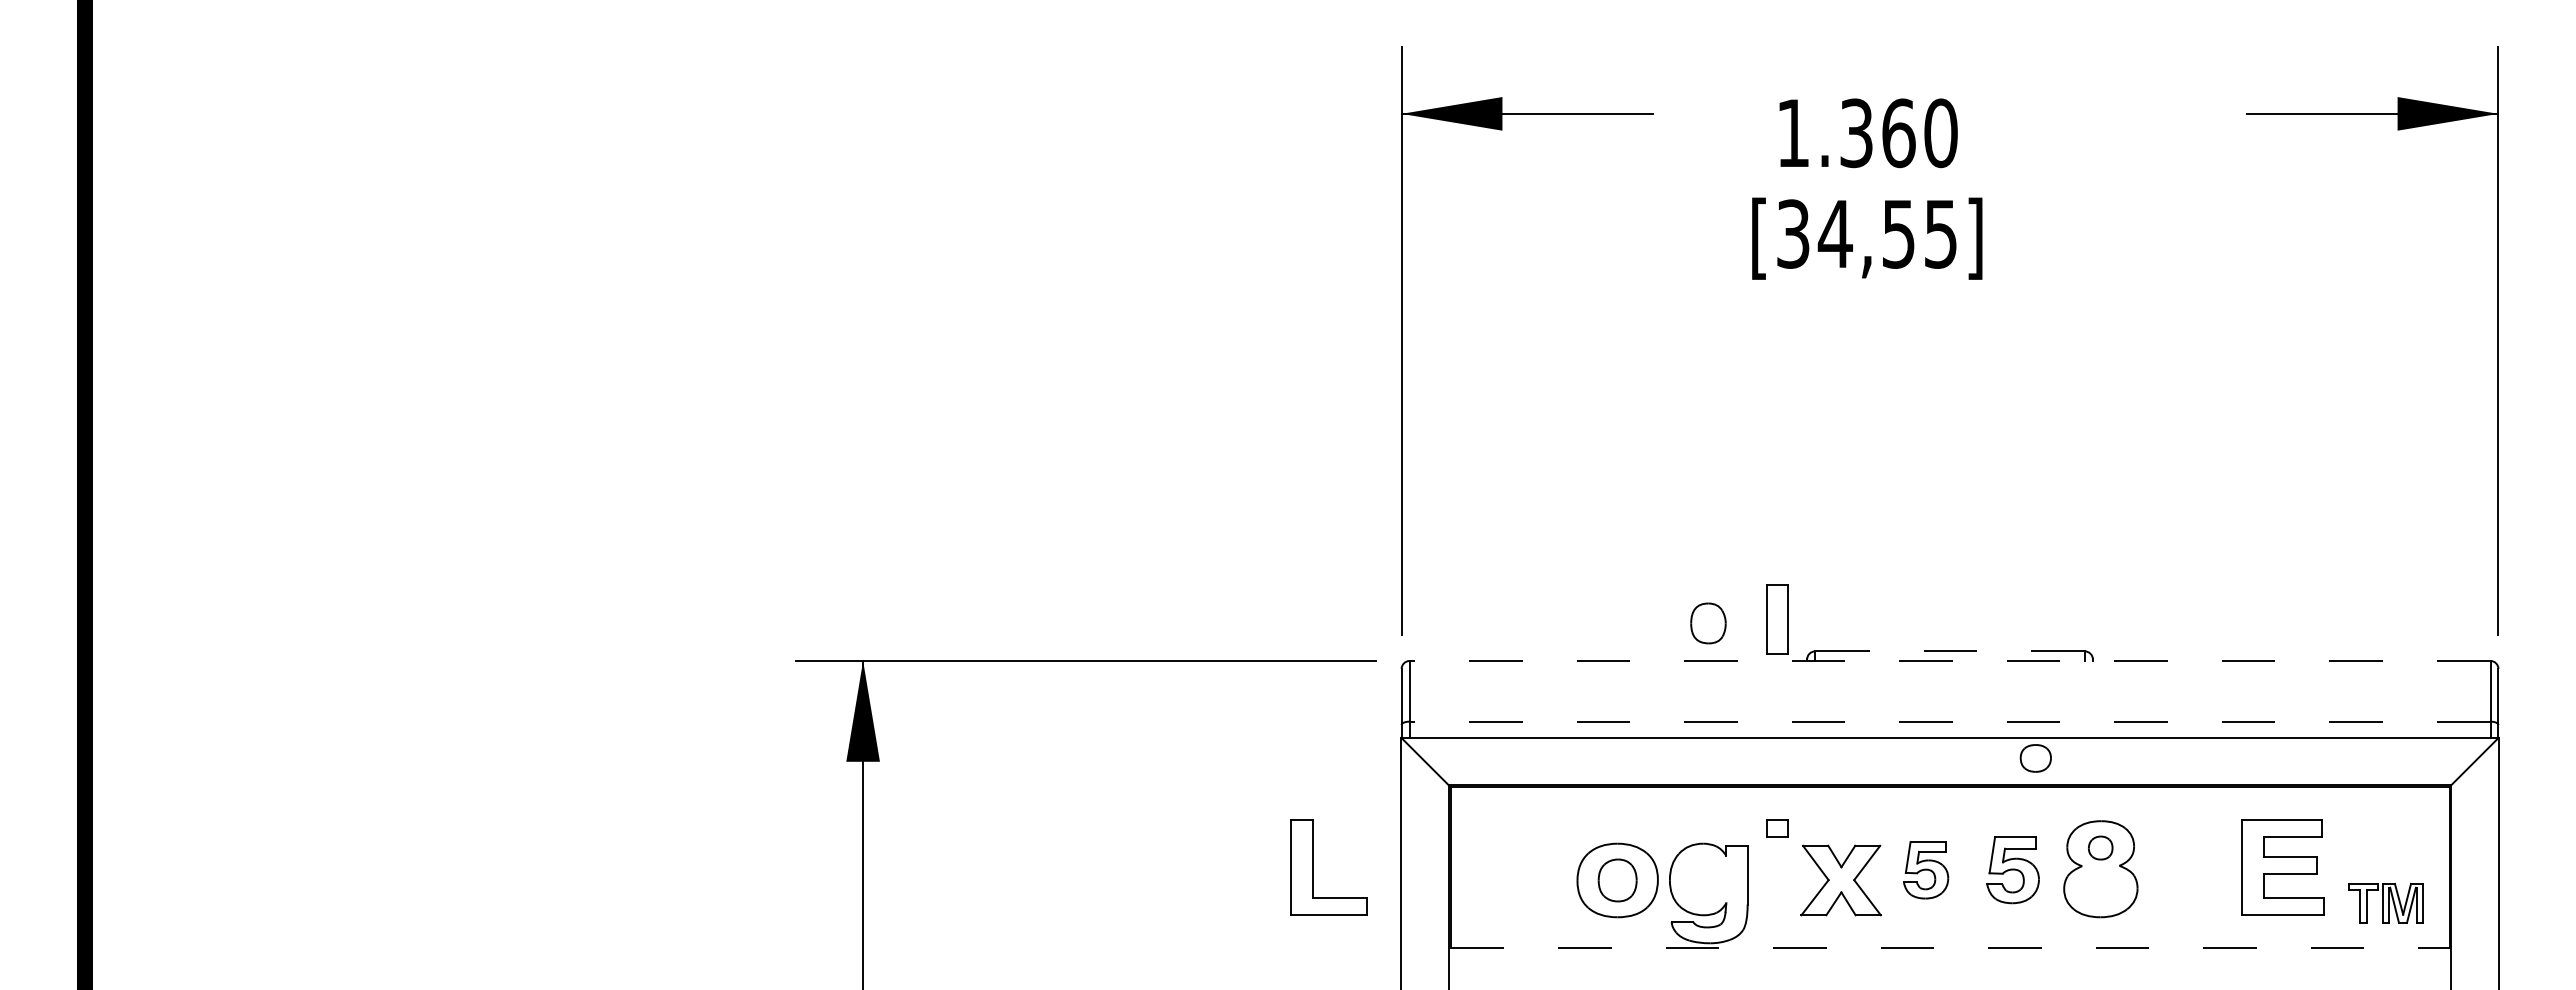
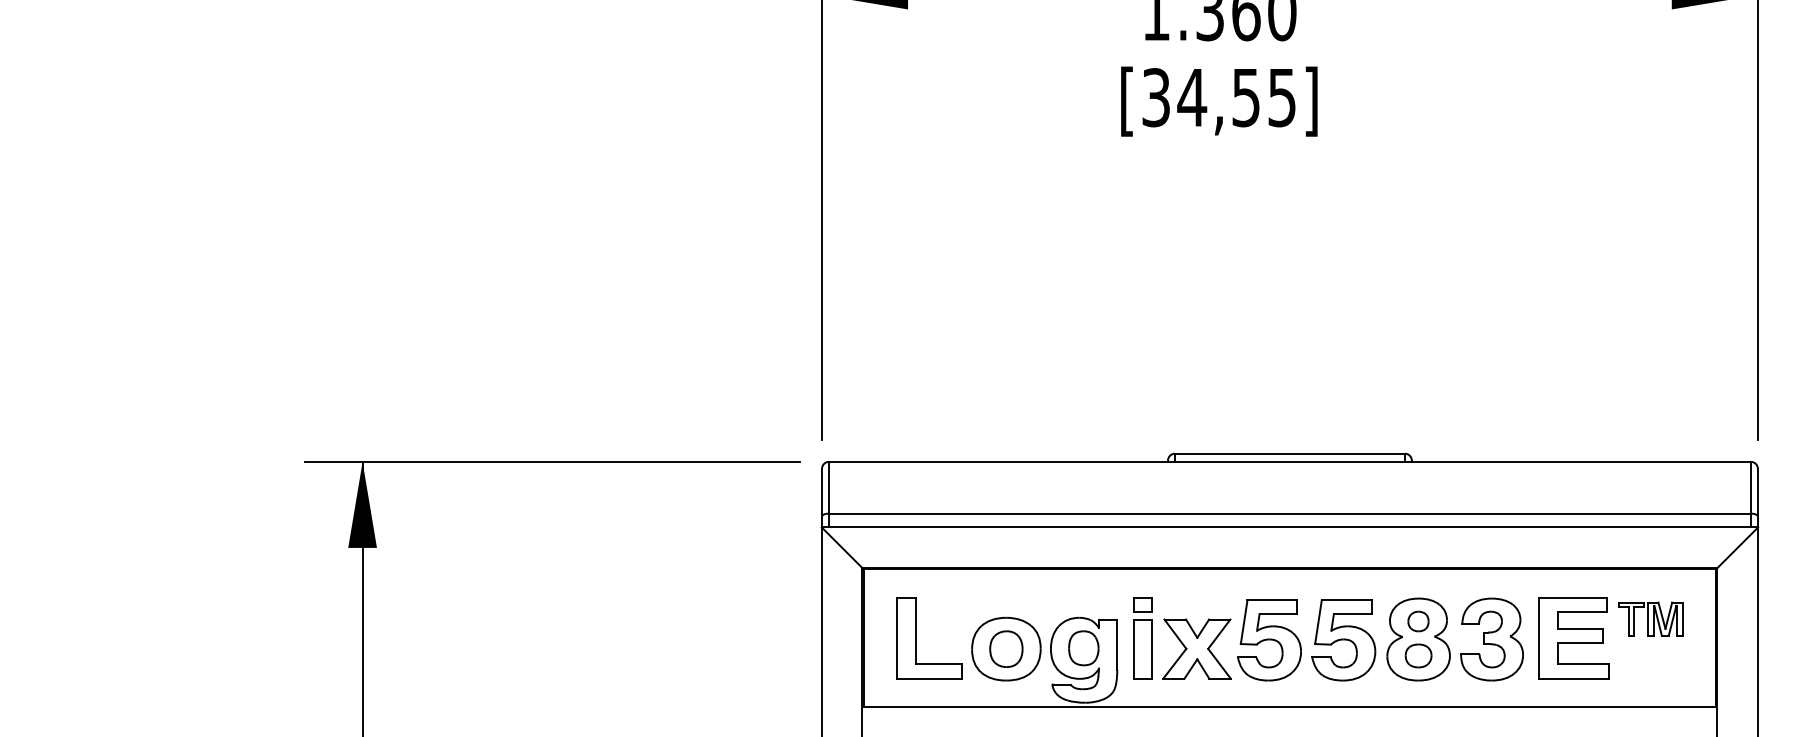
part: (1777, 619) -> (1142, 649), moved
part: (1708, 623) -> (1083, 648), moved
line: (1950, 651) -> (1290, 453), dashed -> solid
line: (1949, 660) -> (1289, 461), dashed -> solid
line: (1949, 721) -> (1289, 513), dashed -> solid
part: (2035, 758) -> (1418, 656), moved
part: (1313, 867) -> (916, 638), moved
part: (2186, 869) -> (1491, 639), added
part: (1925, 870) -> (1269, 640), size x1.67
part: (2012, 870) -> (1343, 640), size x1.43
part: (2385, 903) -> (1650, 619), moved
line: (1950, 948) -> (1290, 707), dashed -> solid

